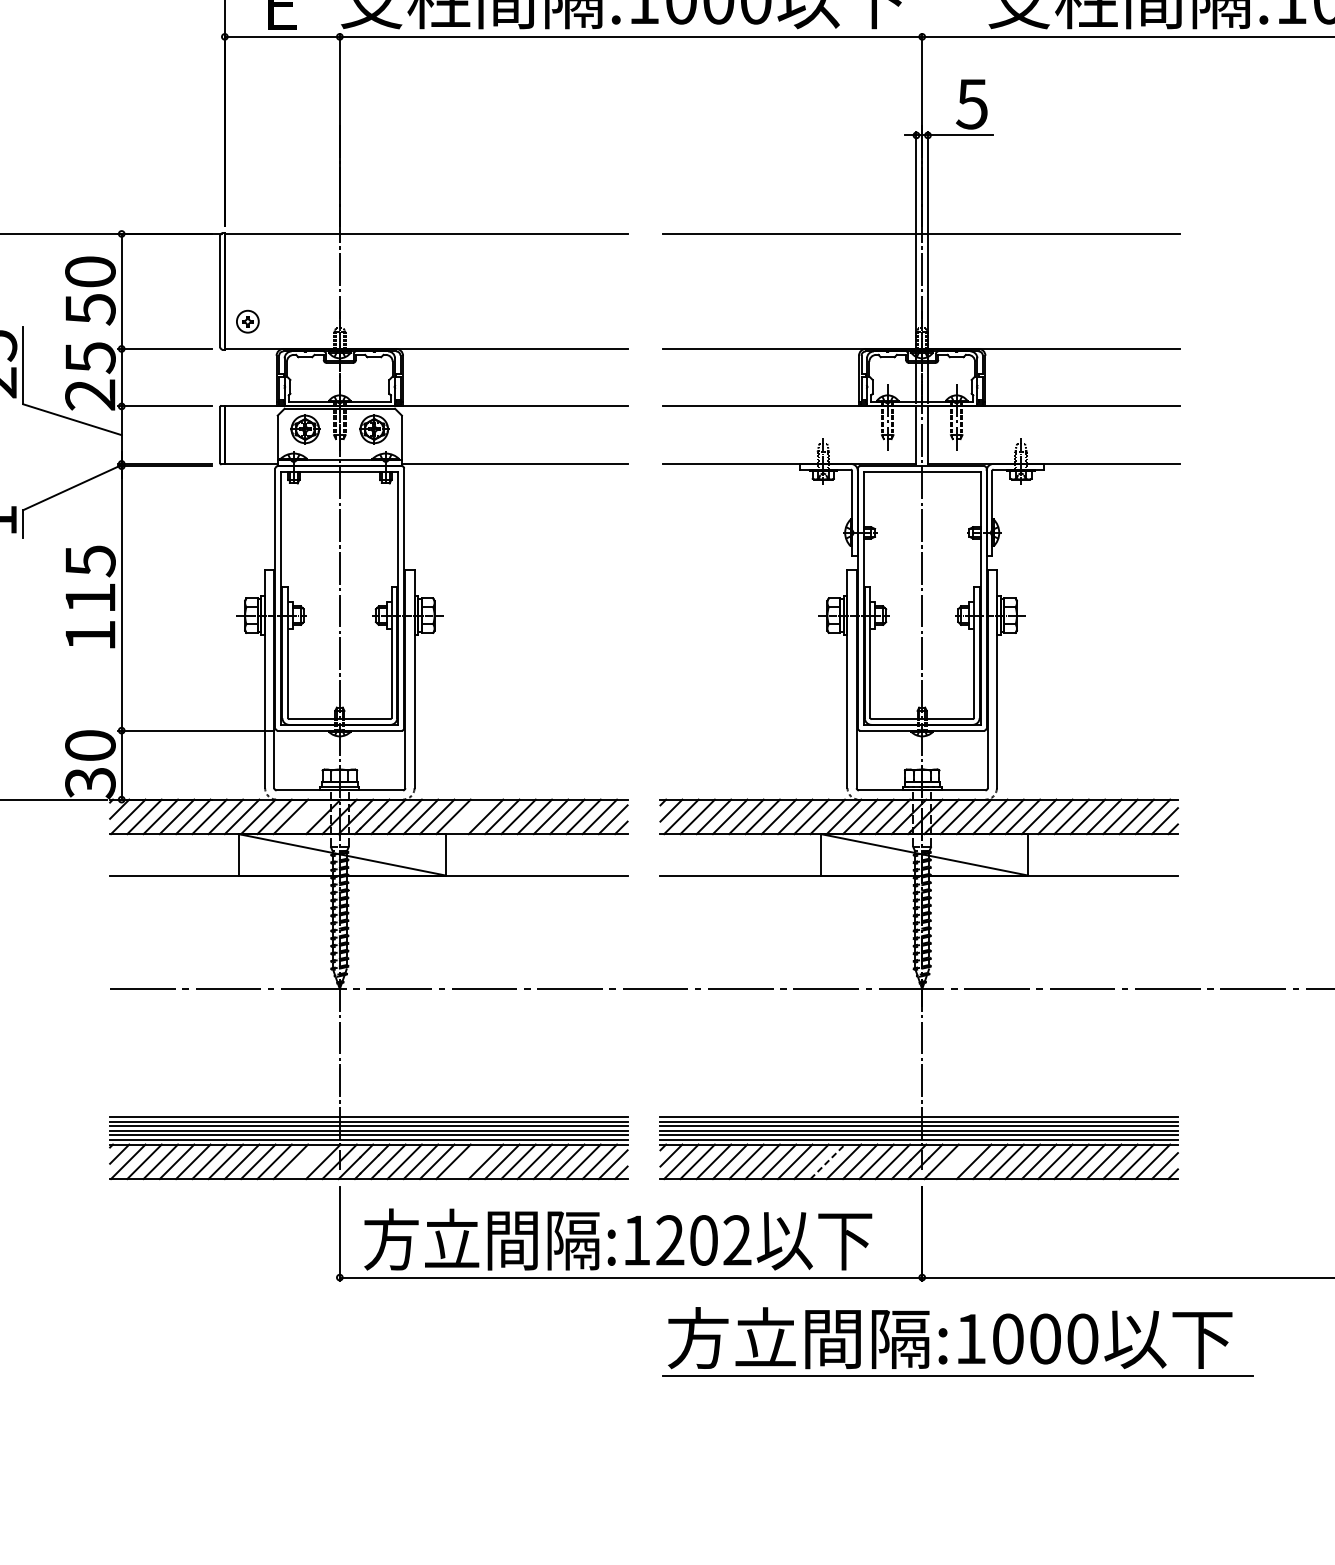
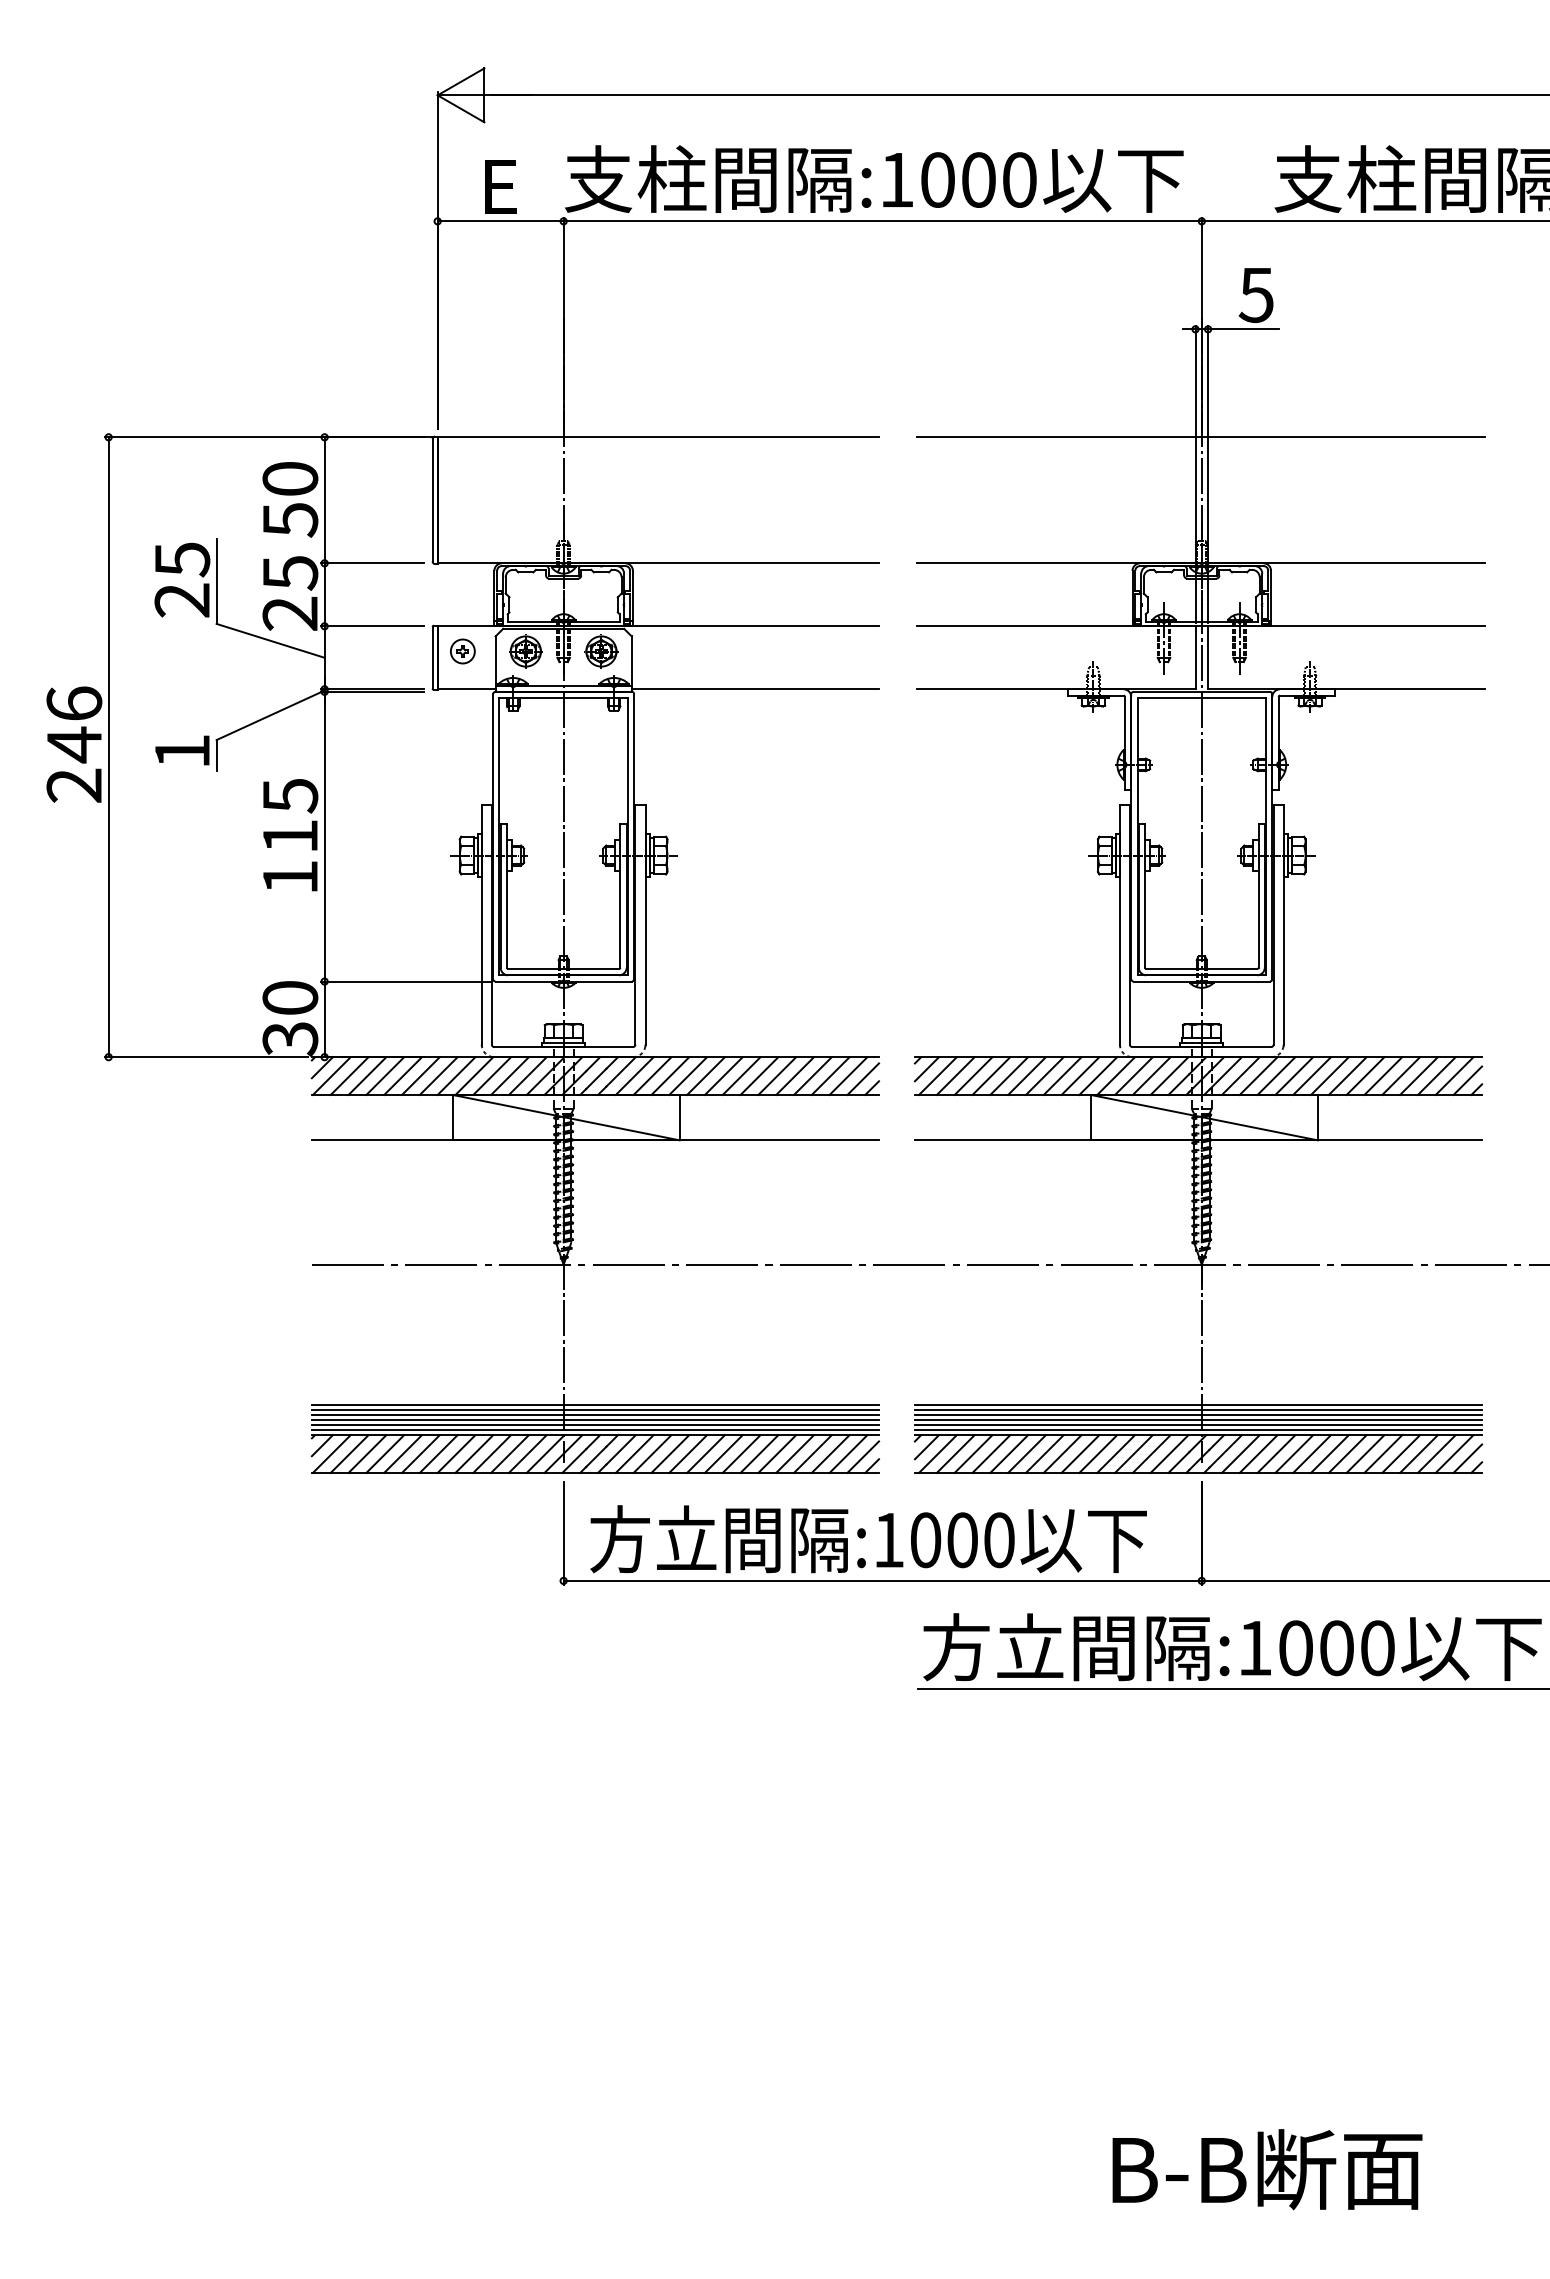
part: (247, 321) -> (462, 651), moved
line: (306, 816) -> (527, 1075), added
line: (469, 816) -> (705, 1075), added
line: (306, 1161) -> (527, 1453), added
line: (469, 1161) -> (705, 1453), added
line: (957, 1161) -> (1240, 1453), added
line: (827, 1162) -> (1098, 1454), dashed -> solid
text: (703, 1240) -> (962, 1540), :1202 -> :1000

